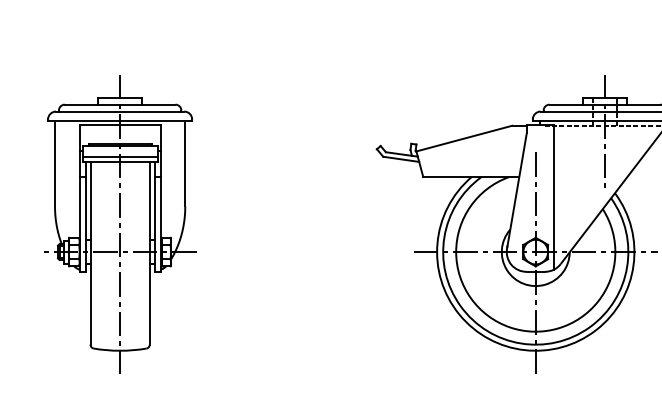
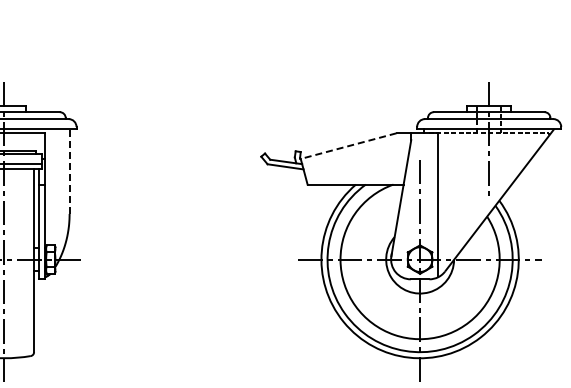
line: (464, 138) -> (348, 146), solid -> dashed
line: (185, 163) -> (69, 171), solid -> dashed

